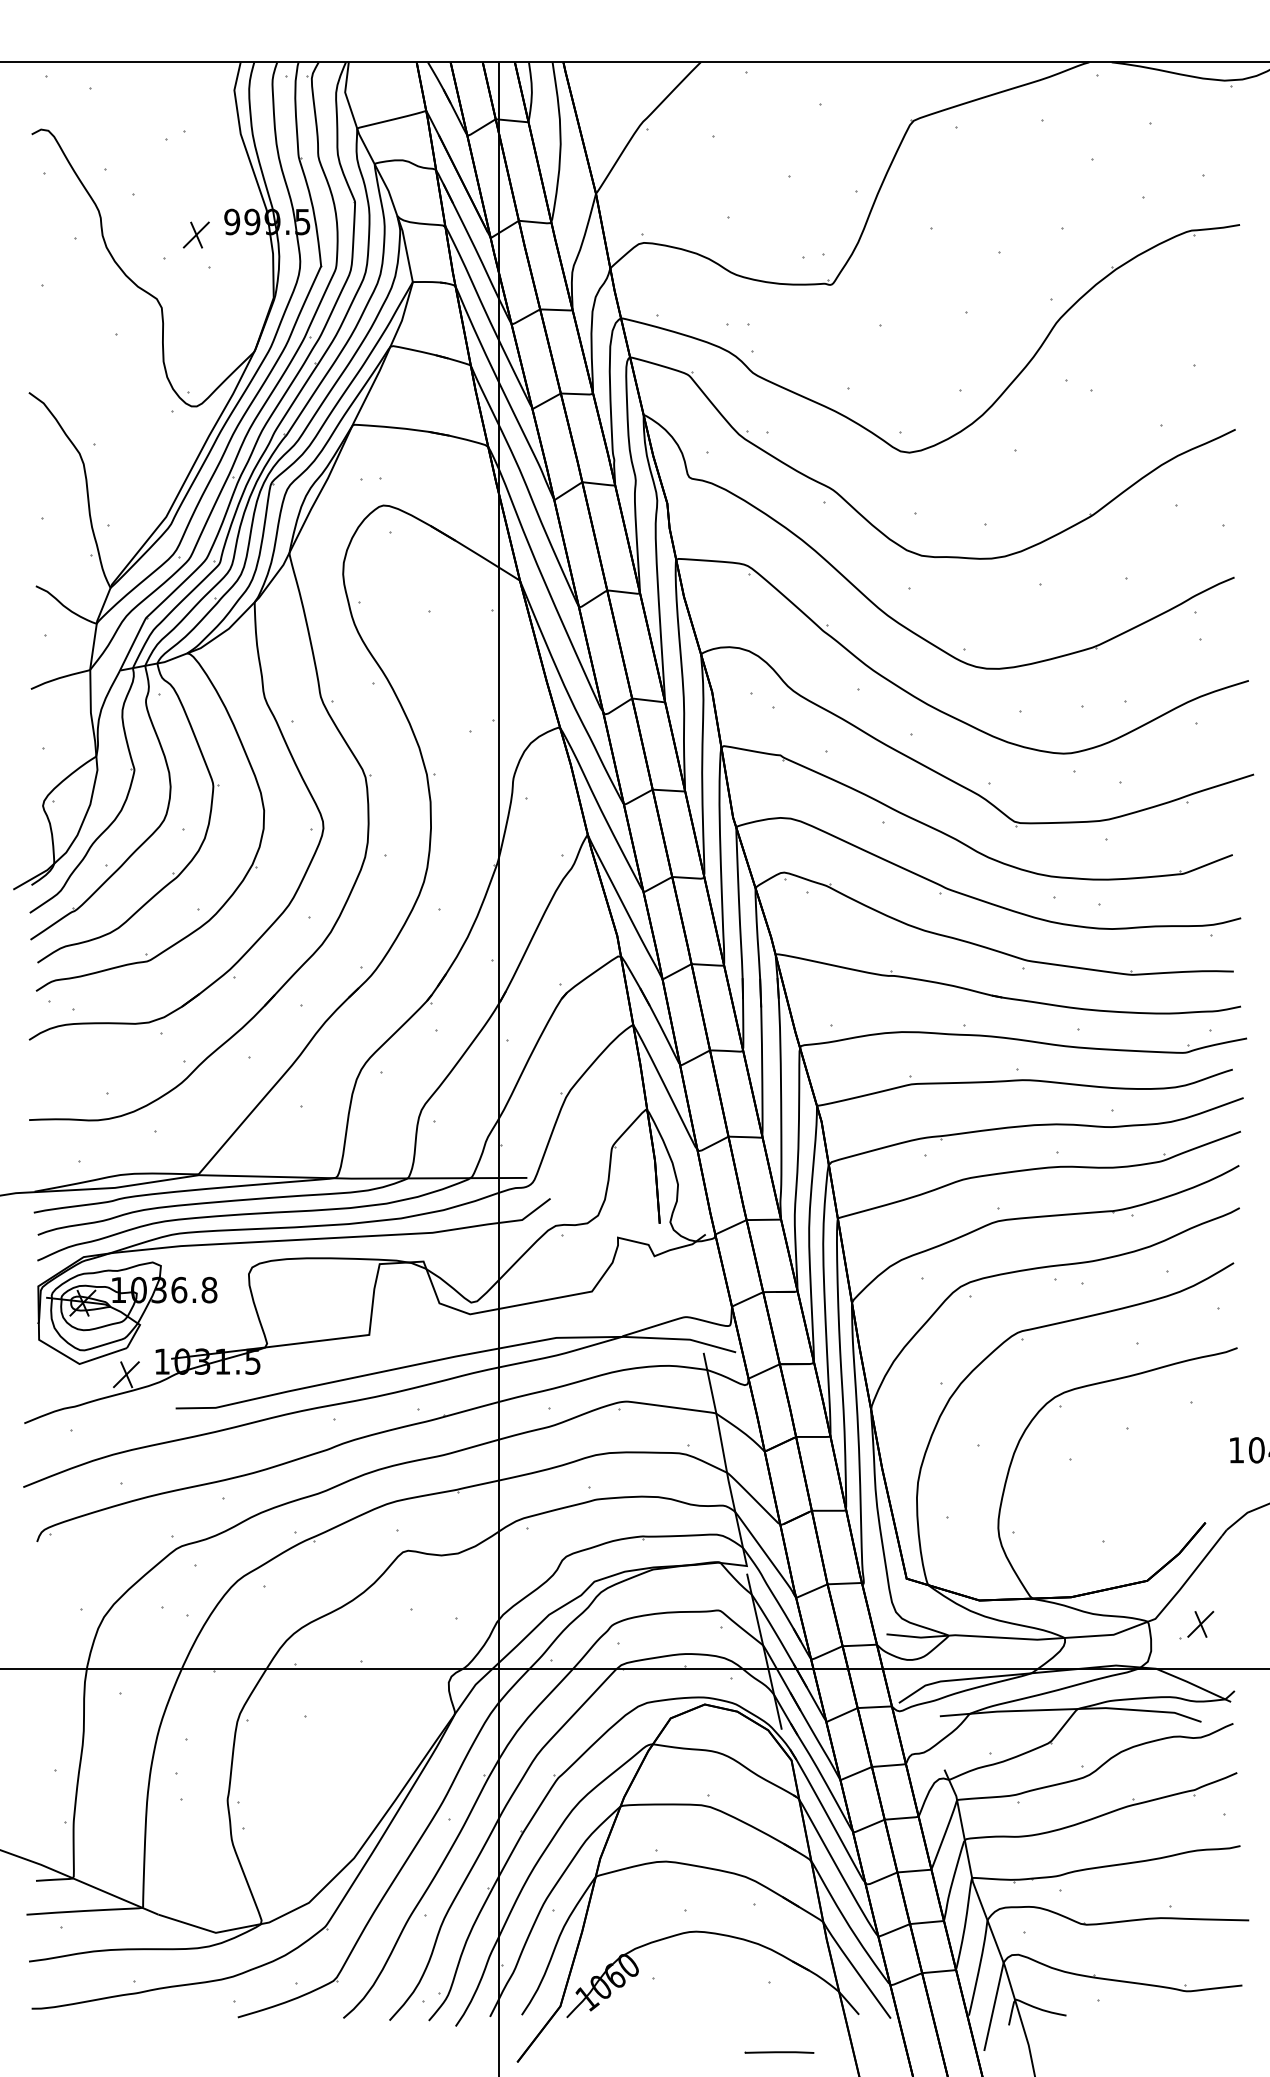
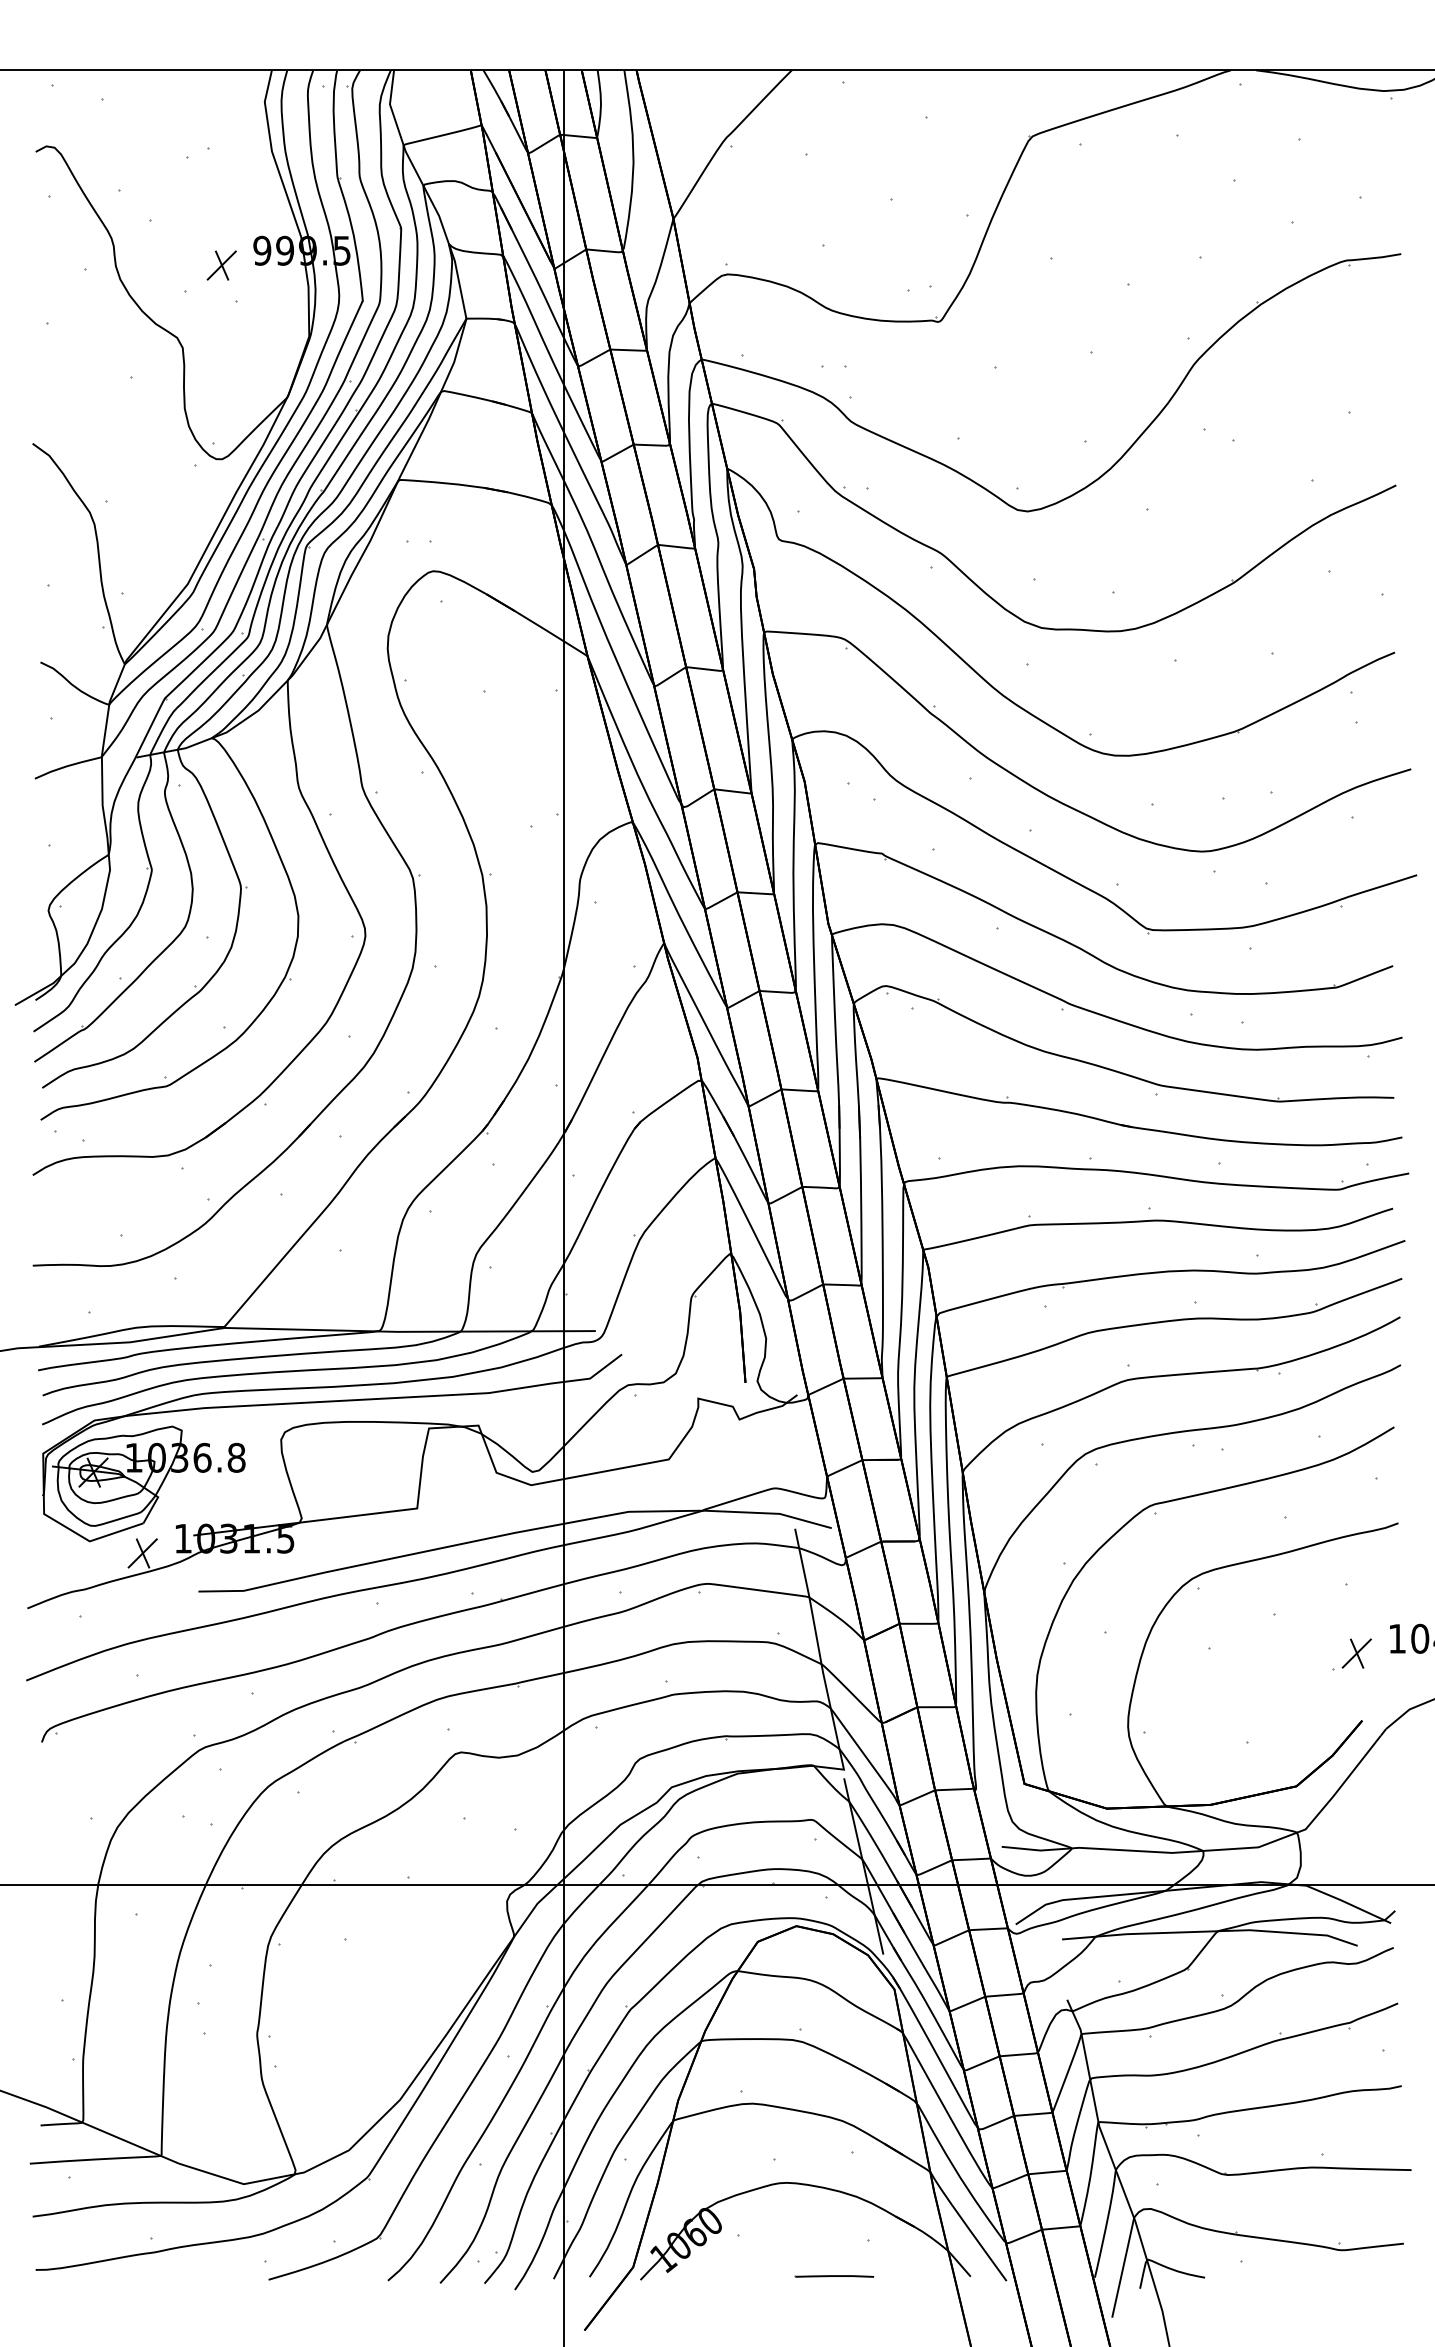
part: (1196, 1625) -> (1351, 1654), moved
line: (779, 2052) -> (834, 2276), moved

